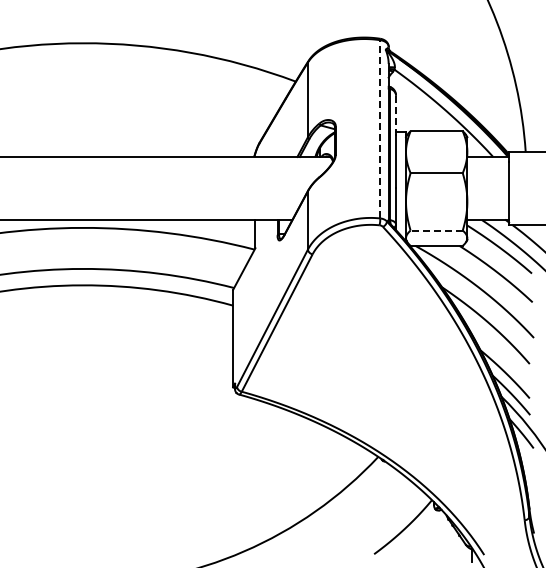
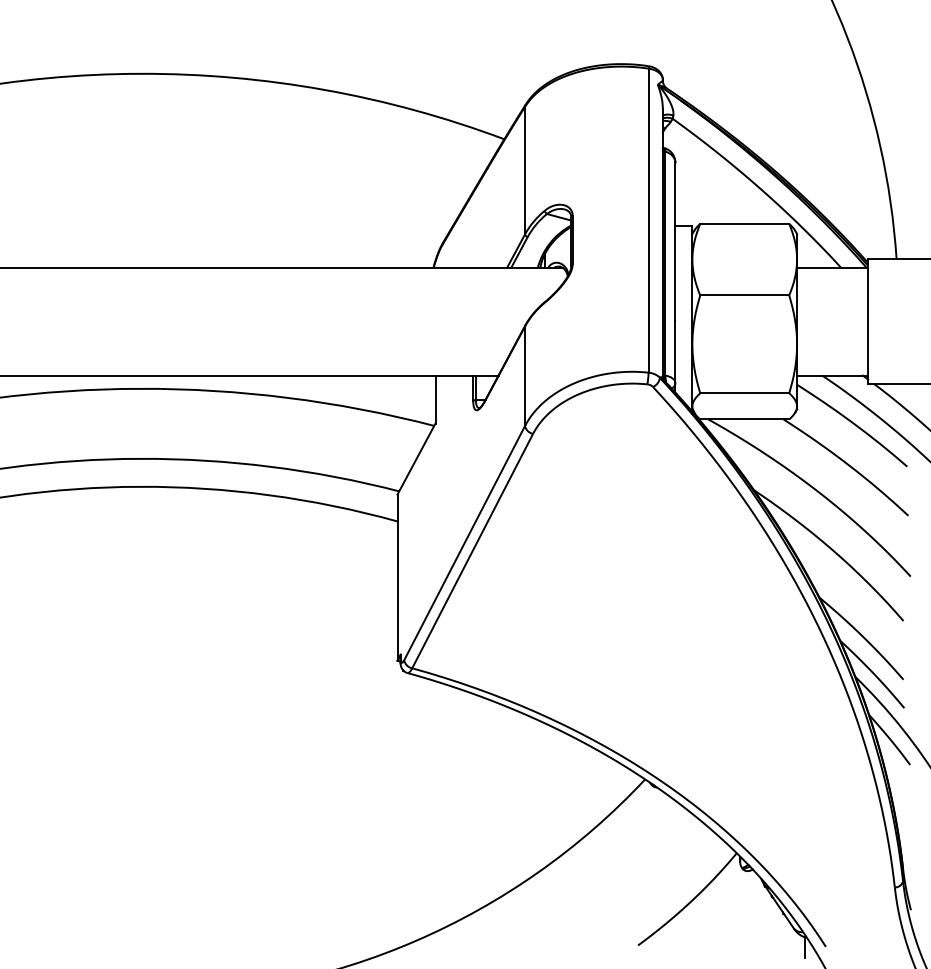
line: (396, 114) -> (676, 195), dashed -> solid
line: (380, 128) -> (648, 219), dashed -> solid
line: (436, 230) -> (744, 393), dashed -> solid

